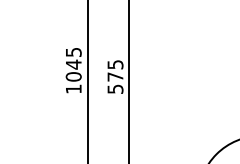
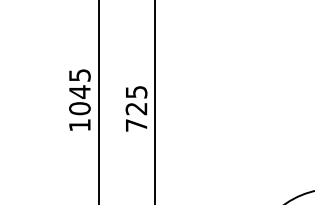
text: (115, 82) -> (136, 116), 575 -> 725

